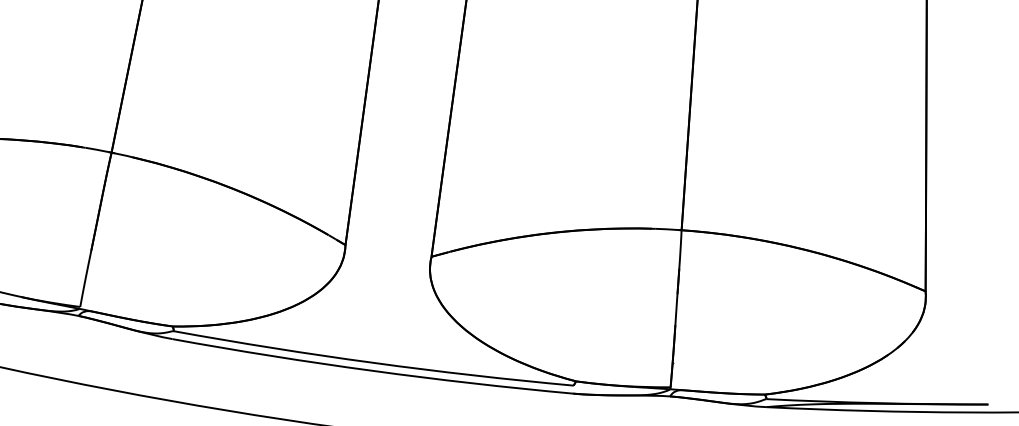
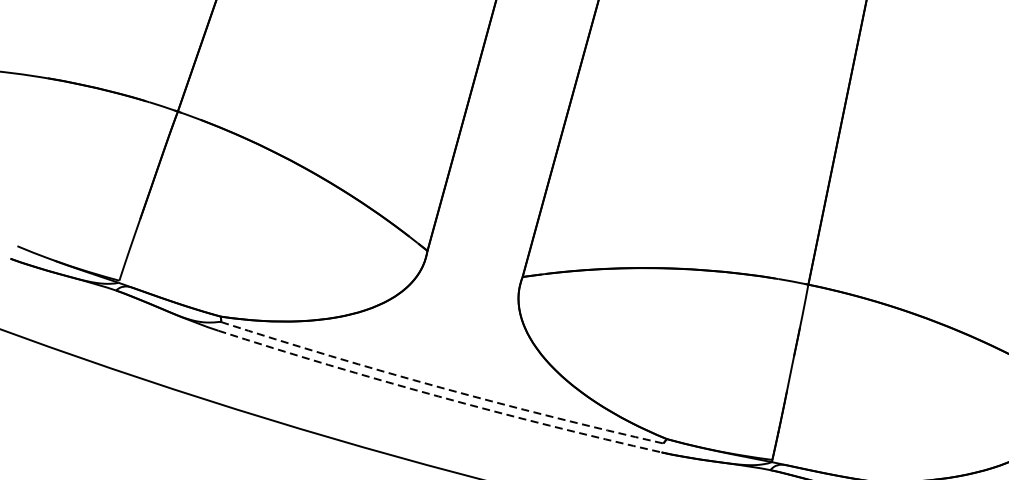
arc: (373, 362) -> (441, 387), solid -> dashed
arc: (372, 370) -> (439, 396), solid -> dashed

